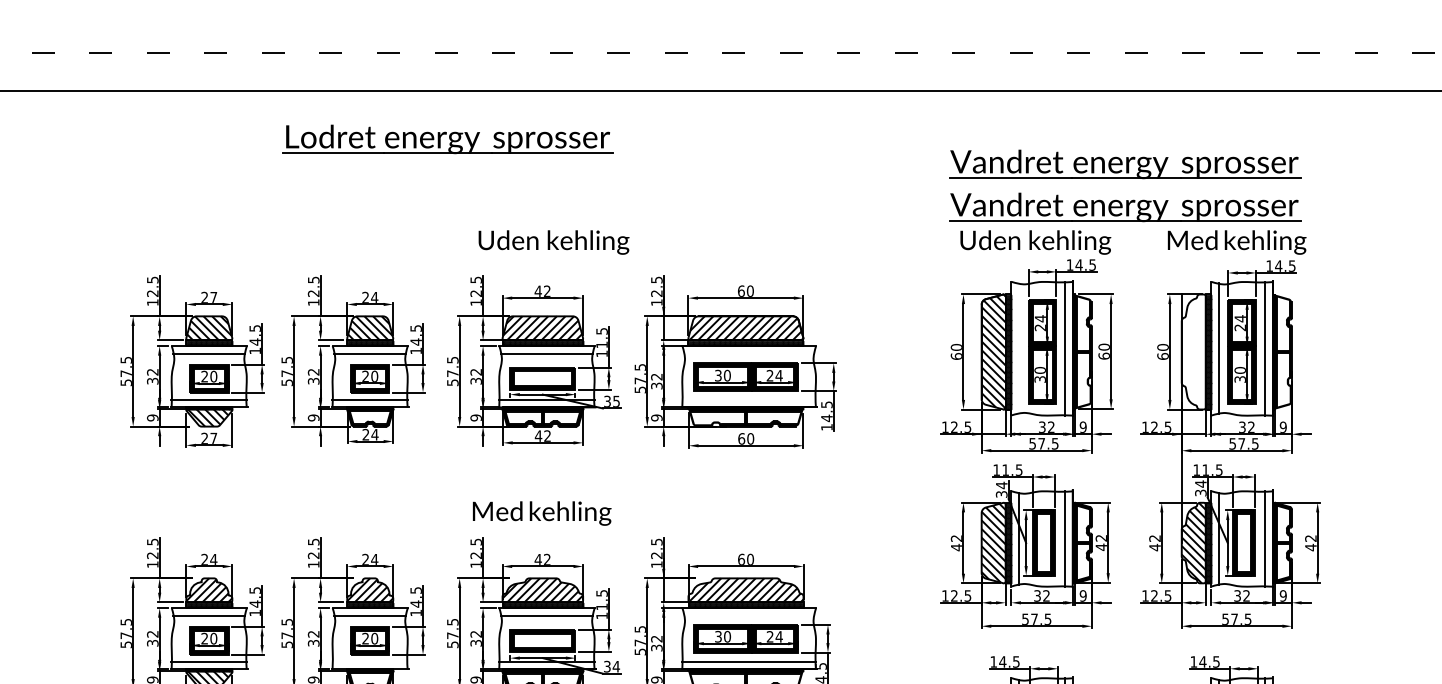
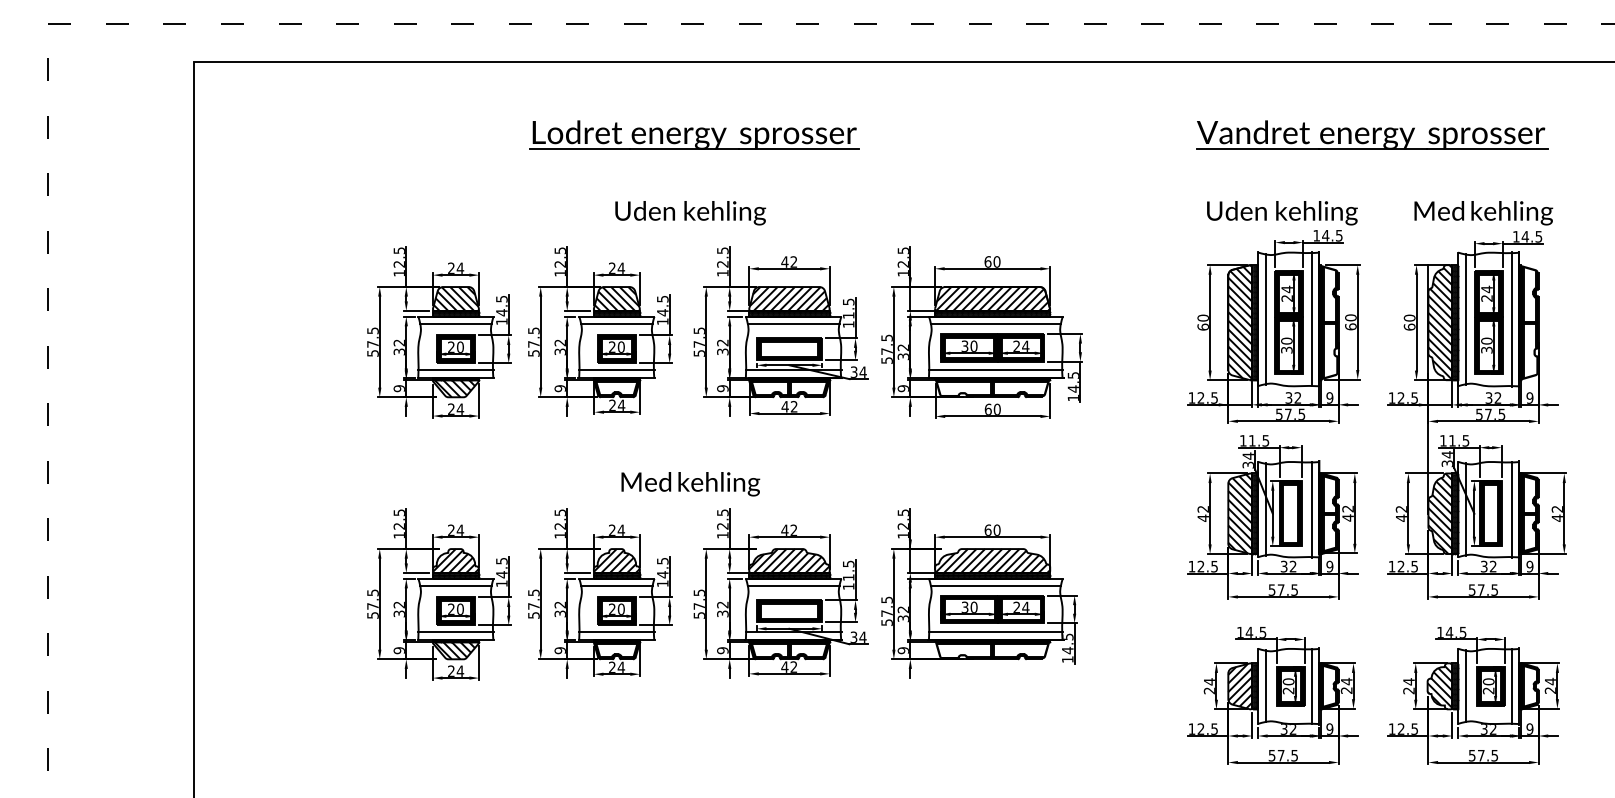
part: (447, 138) -> (694, 134), moved
part: (1125, 206) -> (1372, 177), removed
text: (553, 242) -> (690, 213), moved
text: (213, 296) -> (460, 267), 27 -> 24
line: (1018, 348) -> (1265, 319), added
hatch: (1193, 351) -> (1440, 322), added
line: (748, 353) -> (995, 324), added
line: (748, 399) -> (995, 370), added
text: (615, 400) -> (862, 371), 35 -> 34
text: (213, 437) -> (460, 408), 27 -> 24
text: (541, 513) -> (690, 484), moved
line: (748, 615) -> (995, 586), added
line: (369, 661) -> (616, 632), added

